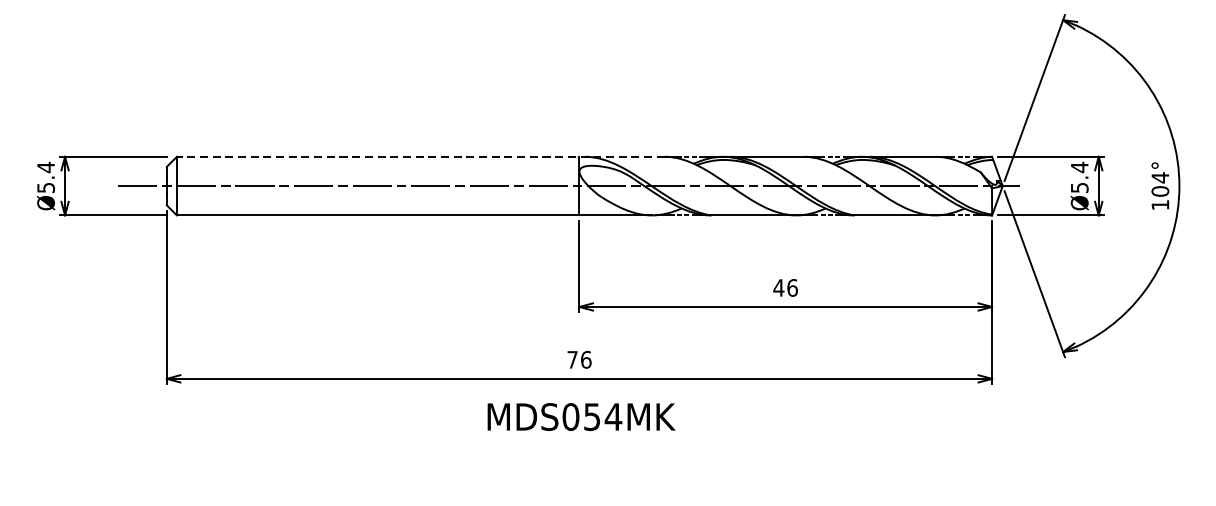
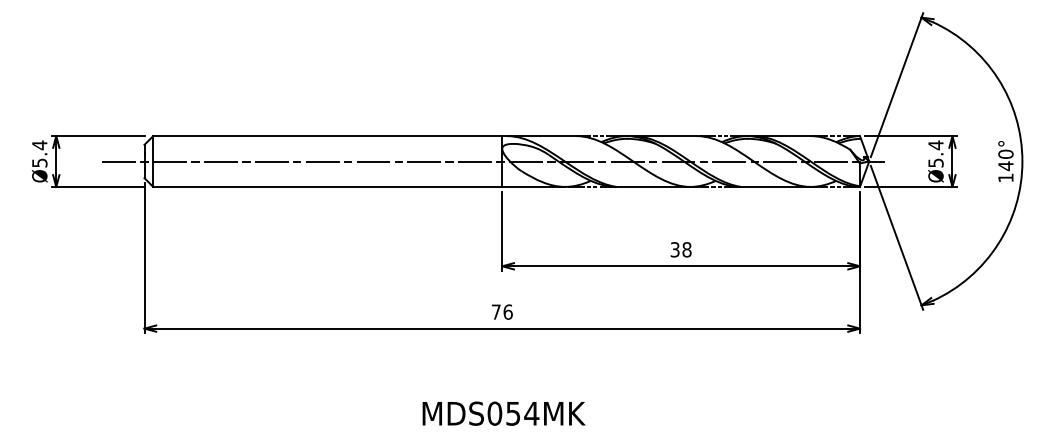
line: (420, 157) -> (364, 136), dashed -> solid
text: (1159, 184) -> (1005, 160), 104° -> 140°
text: (785, 287) -> (680, 249), 46 -> 38
text: (580, 416) -> (503, 413), moved

